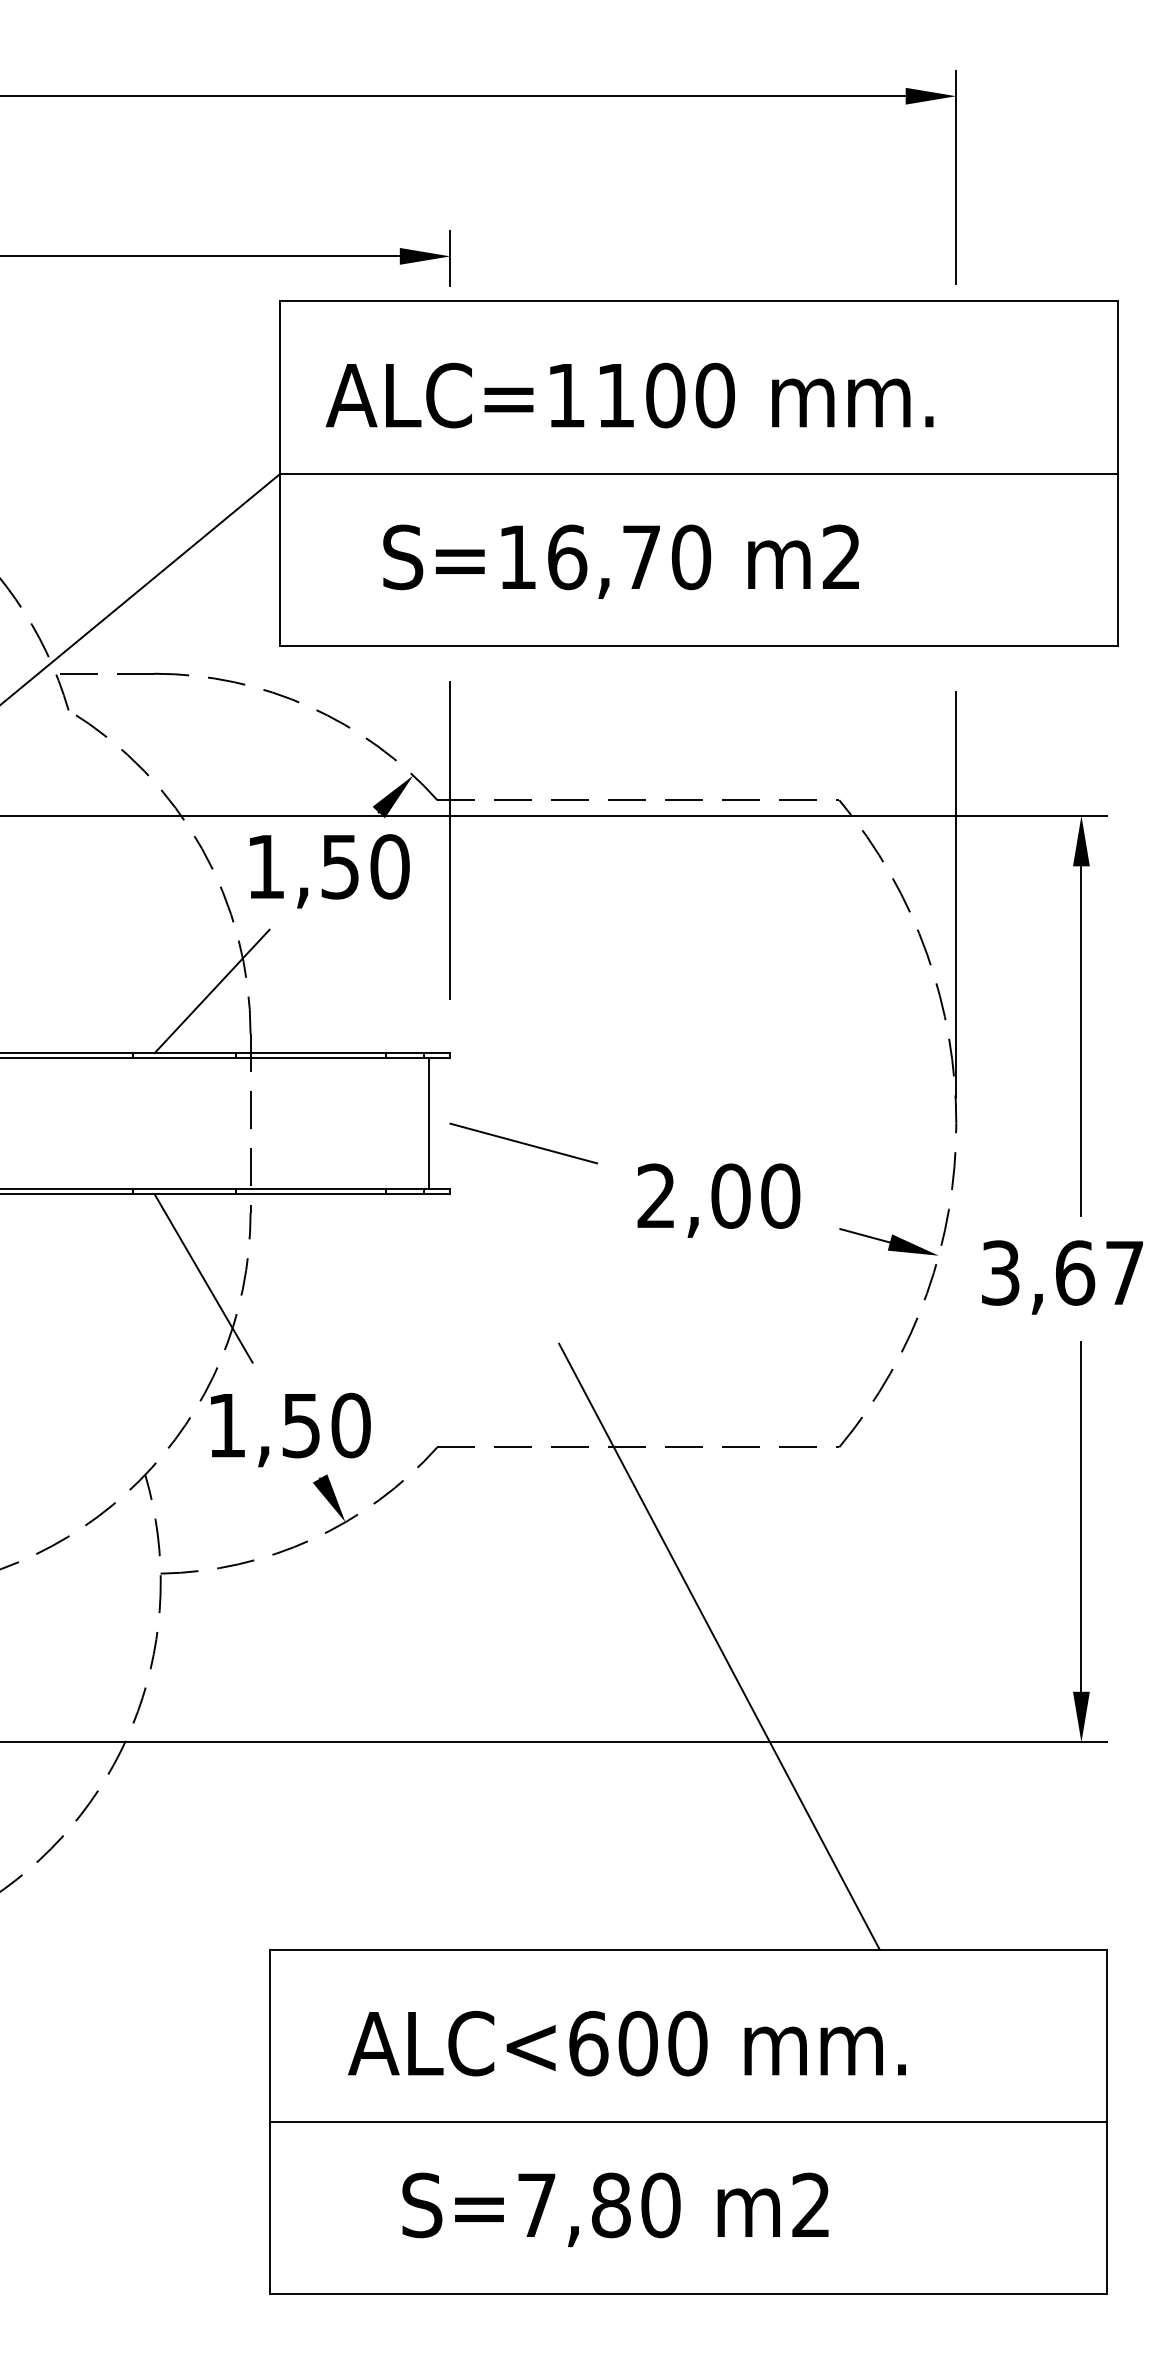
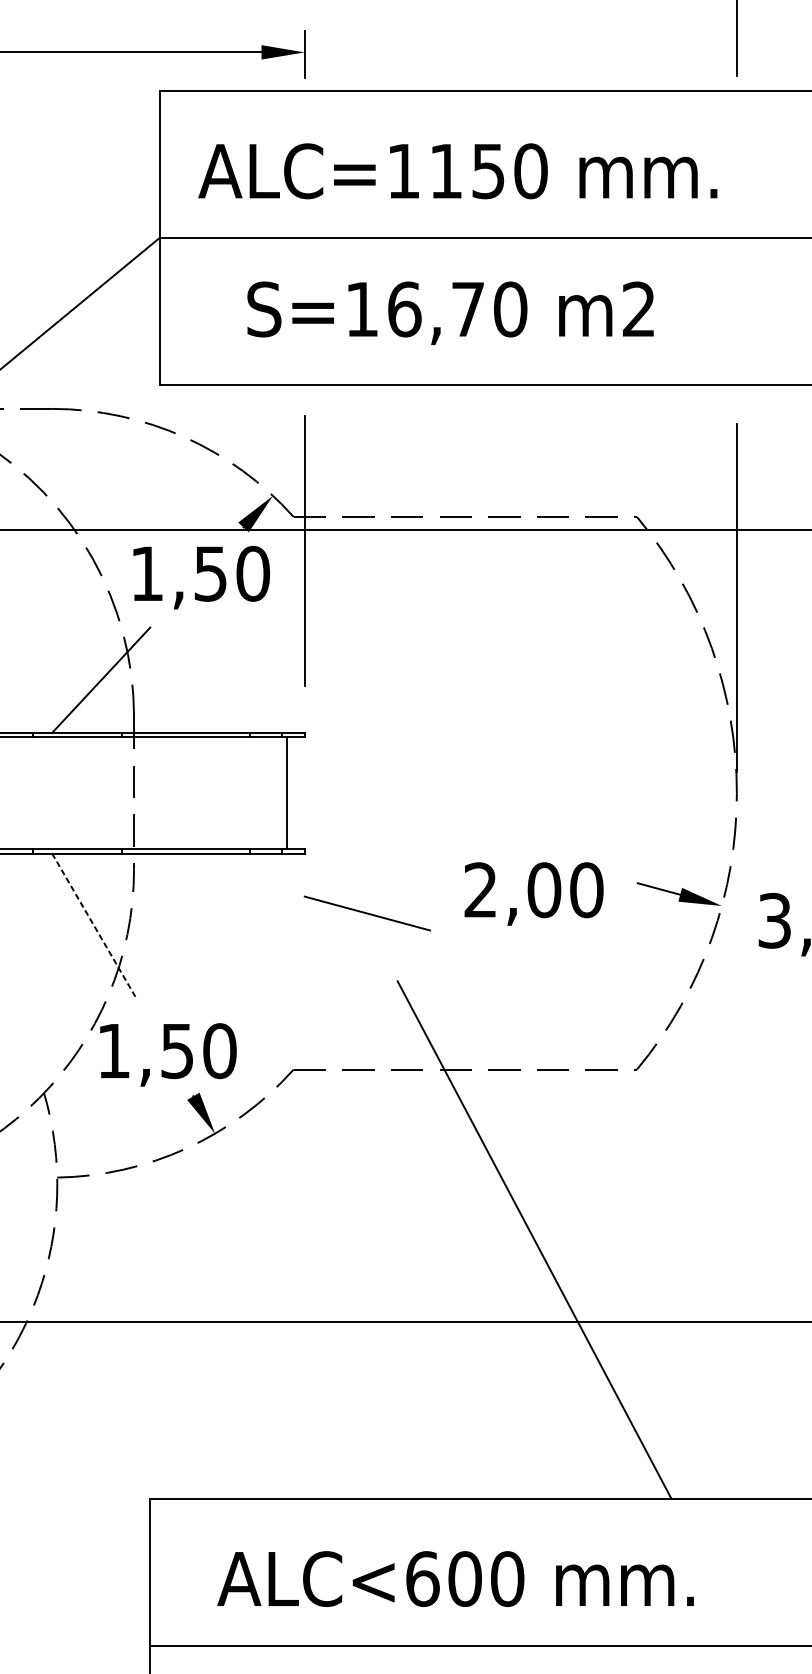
text: (665, 395) -> (488, 171), ALC=1100 -> ALC=1150
line: (523, 1143) -> (367, 913), moved
text: (718, 1200) -> (533, 893), moved
line: (203, 1278) -> (93, 925), solid -> dashed

